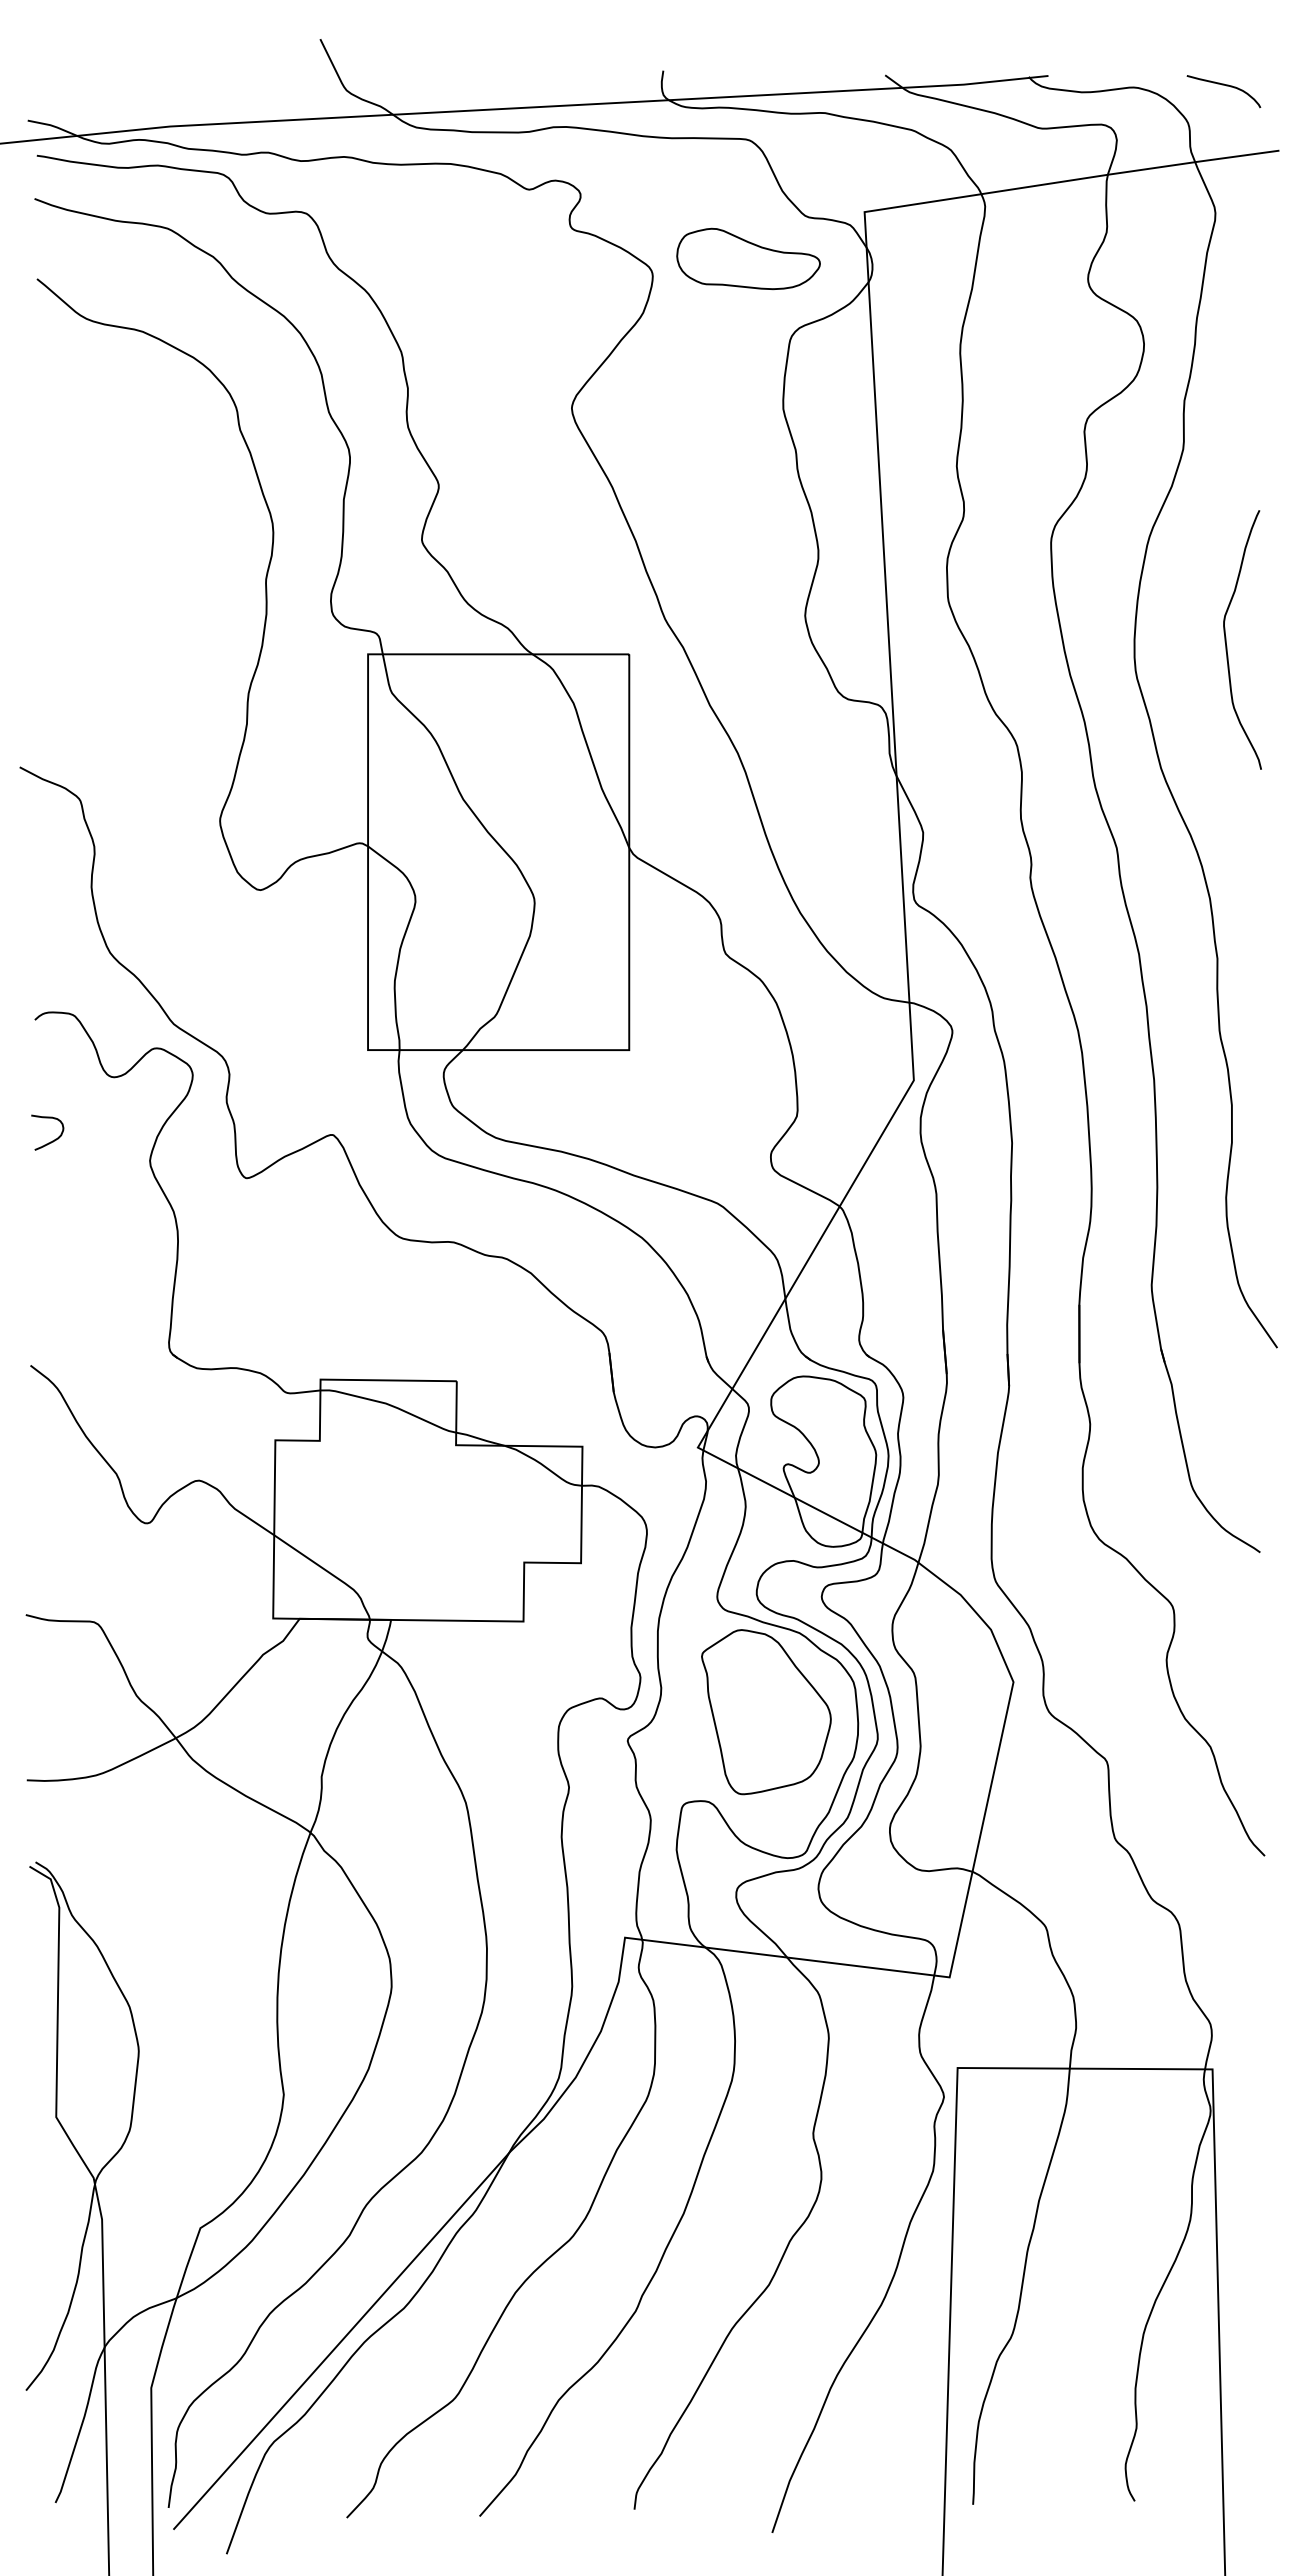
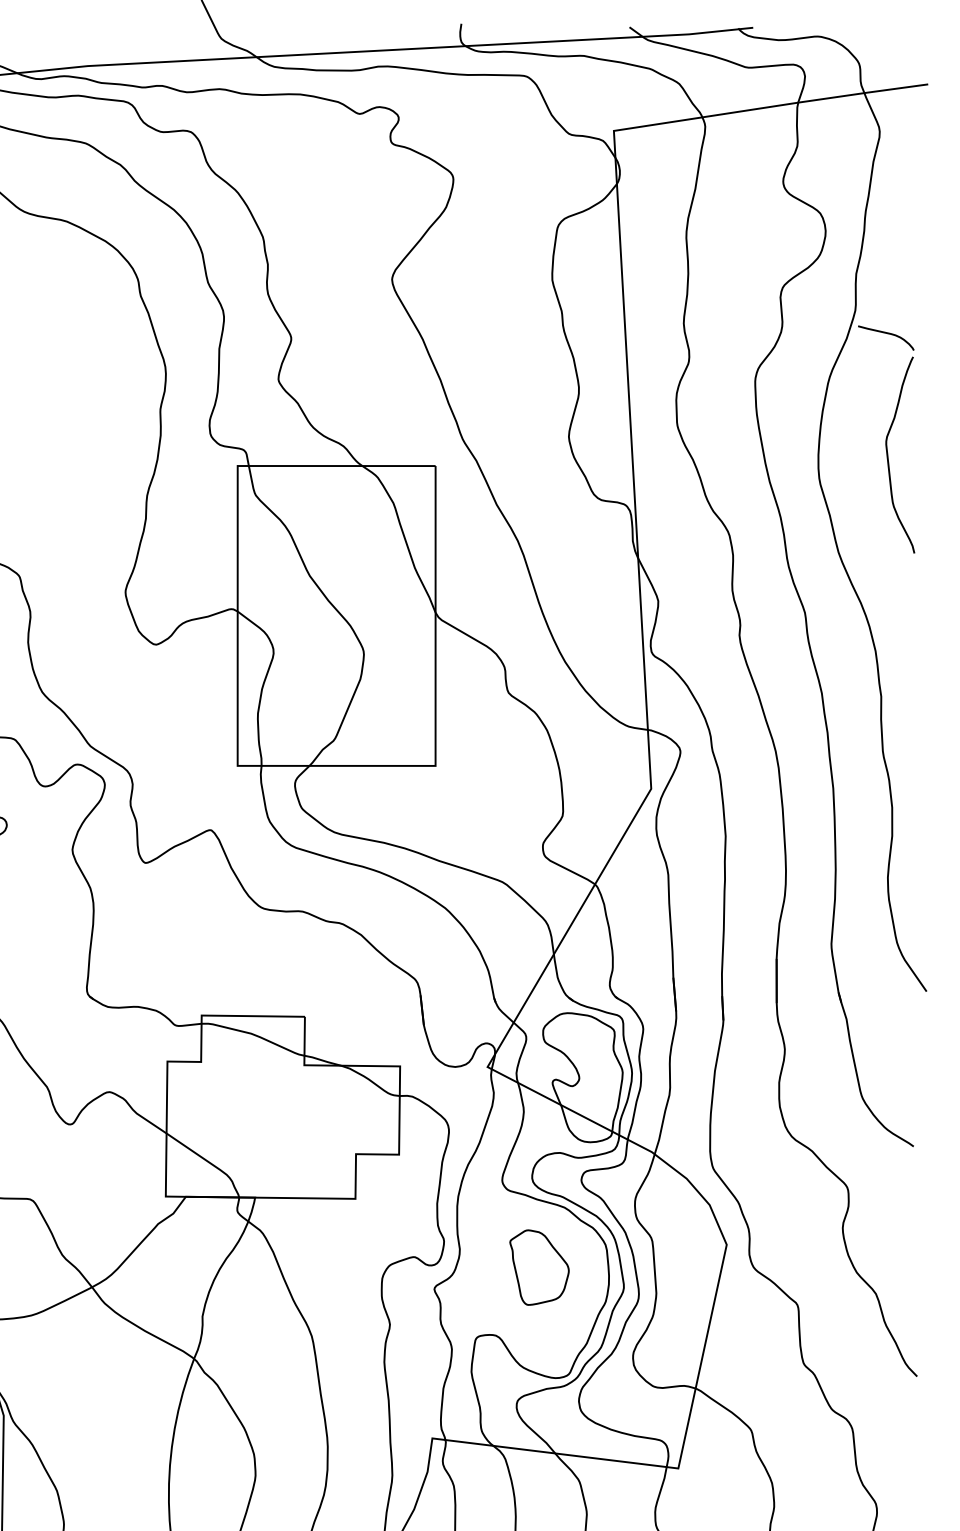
curve: (1226, 86) -> (888, 334), moved
part: (748, 258) -> (525, 166), removed
part: (766, 1712) -> (539, 1267), size x0.6

